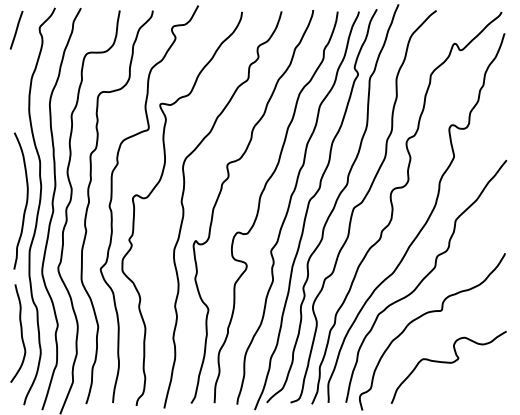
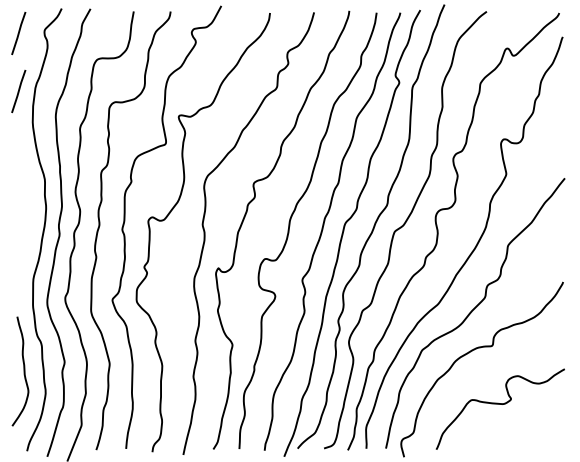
line: (16, 82) -> (18, 91), added
curve: (26, 200) -> (29, 223), removed

